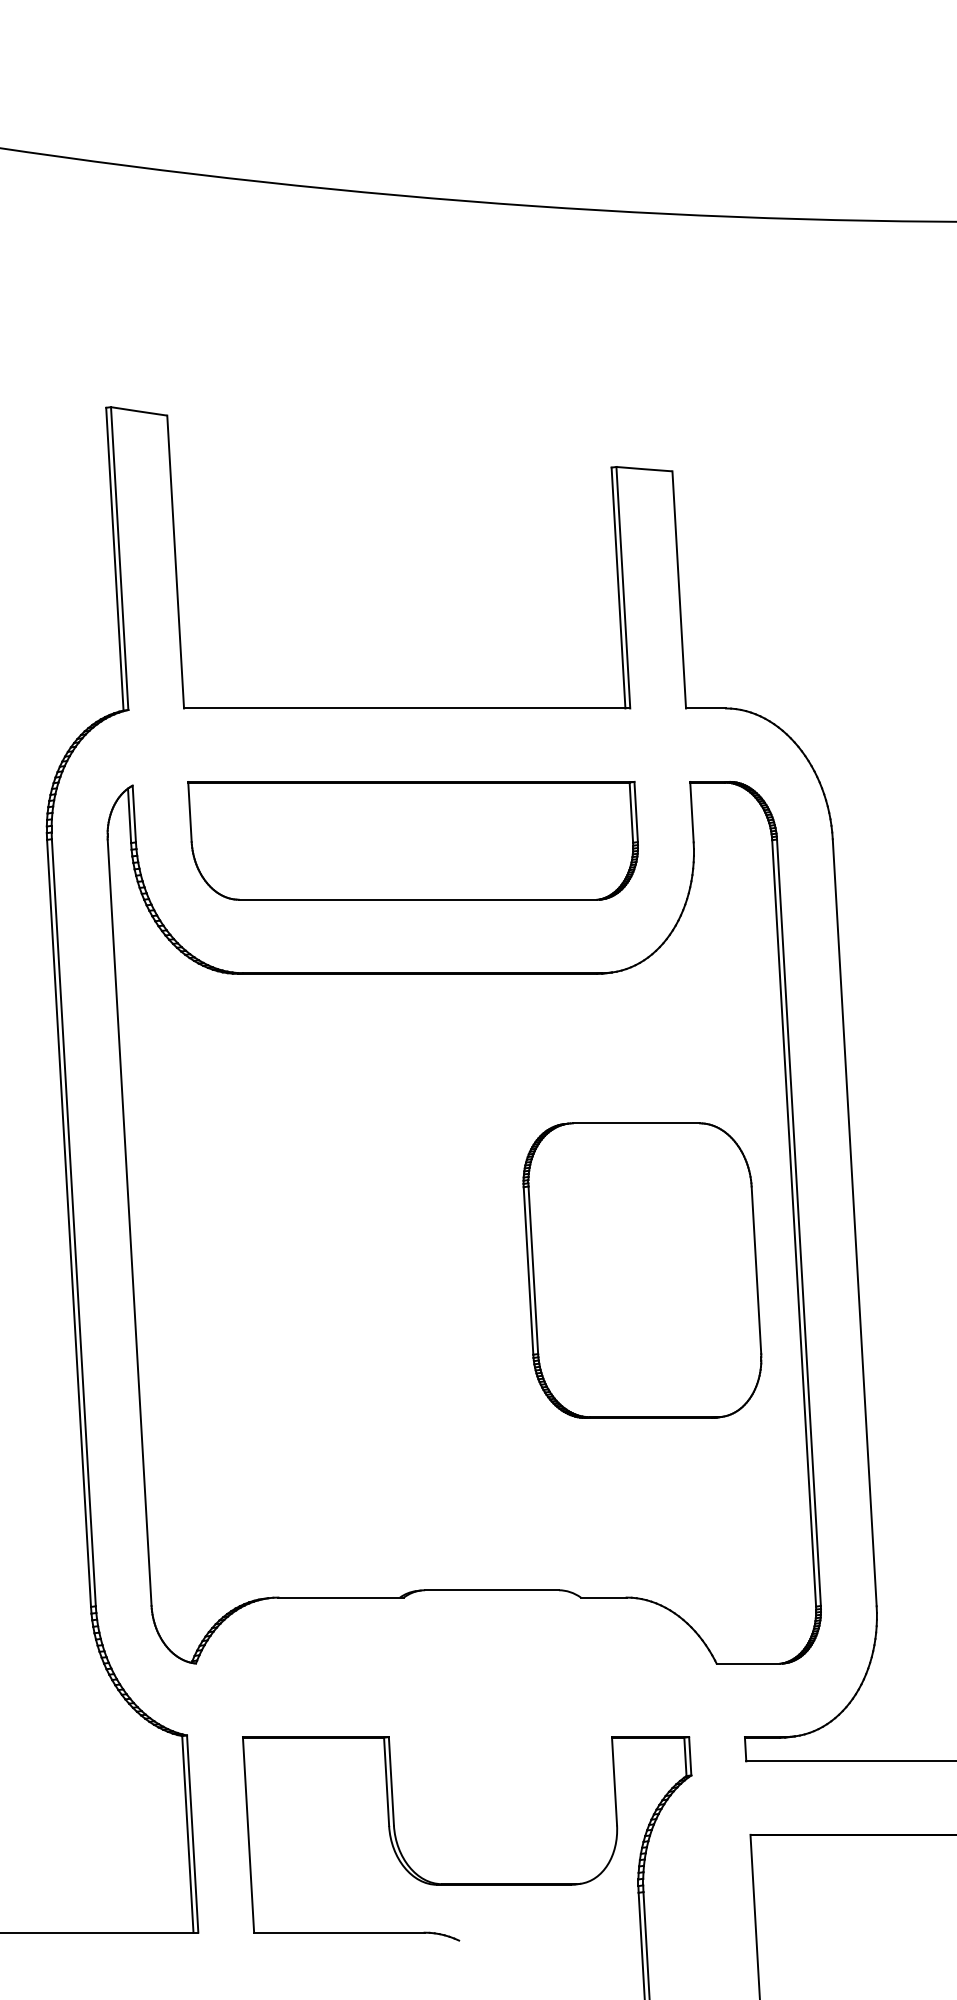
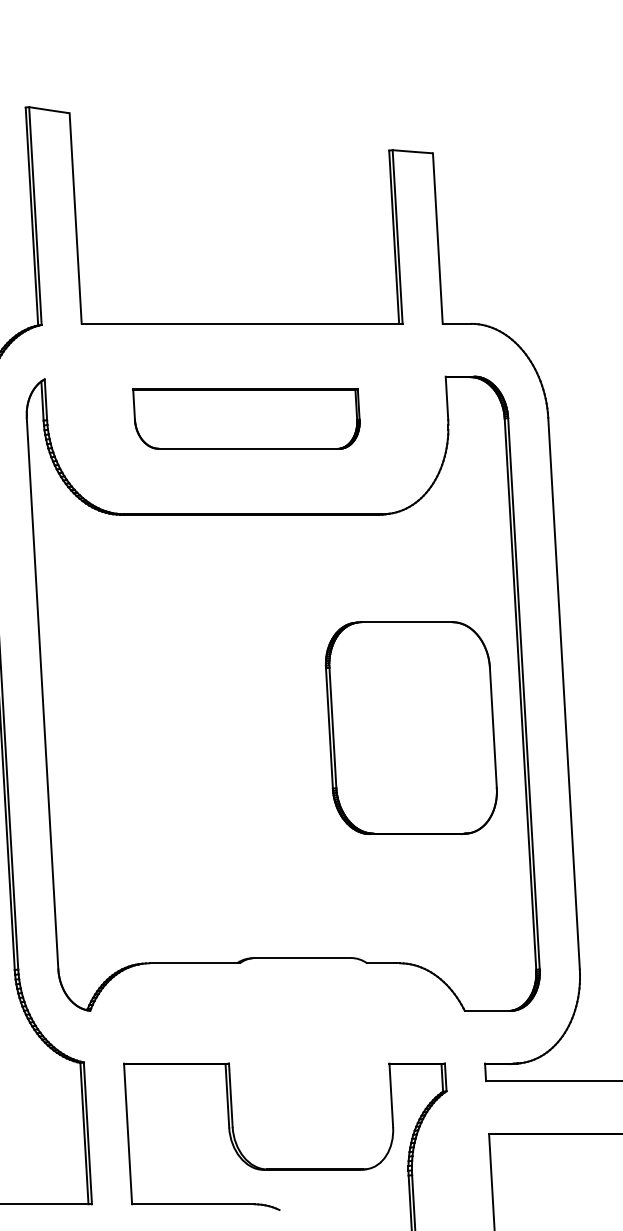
part: (412, 840) -> (246, 418), size x0.7

